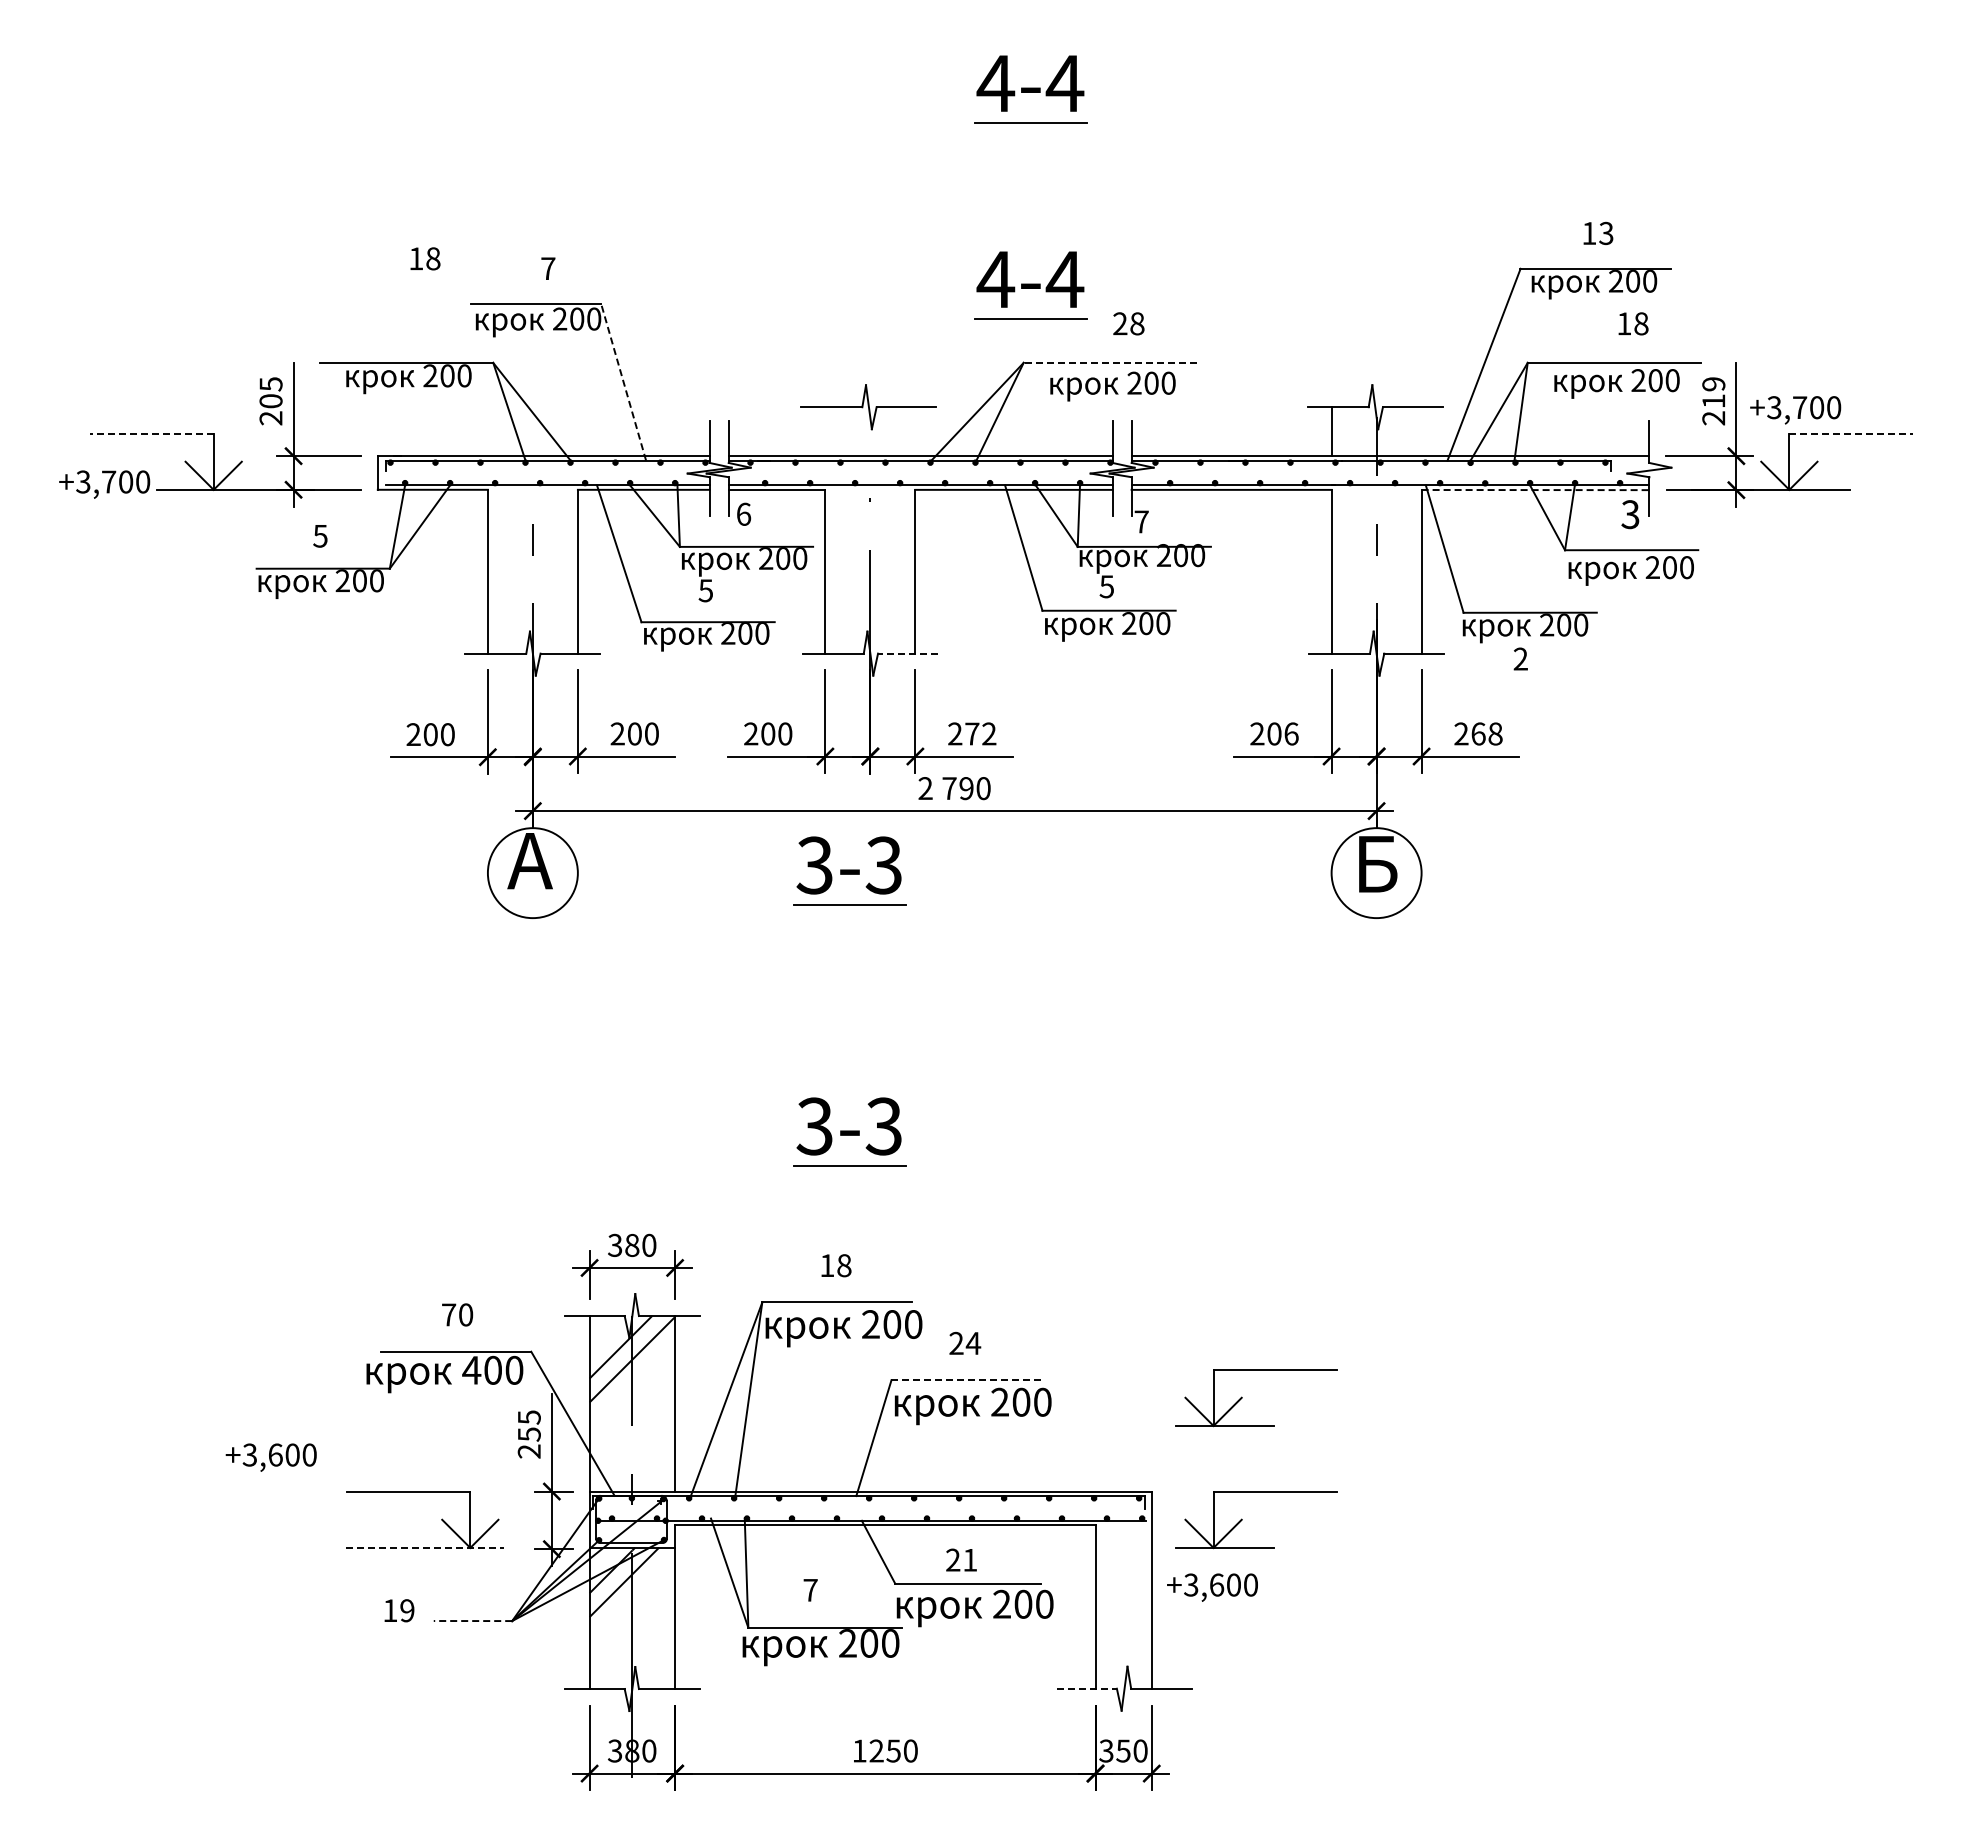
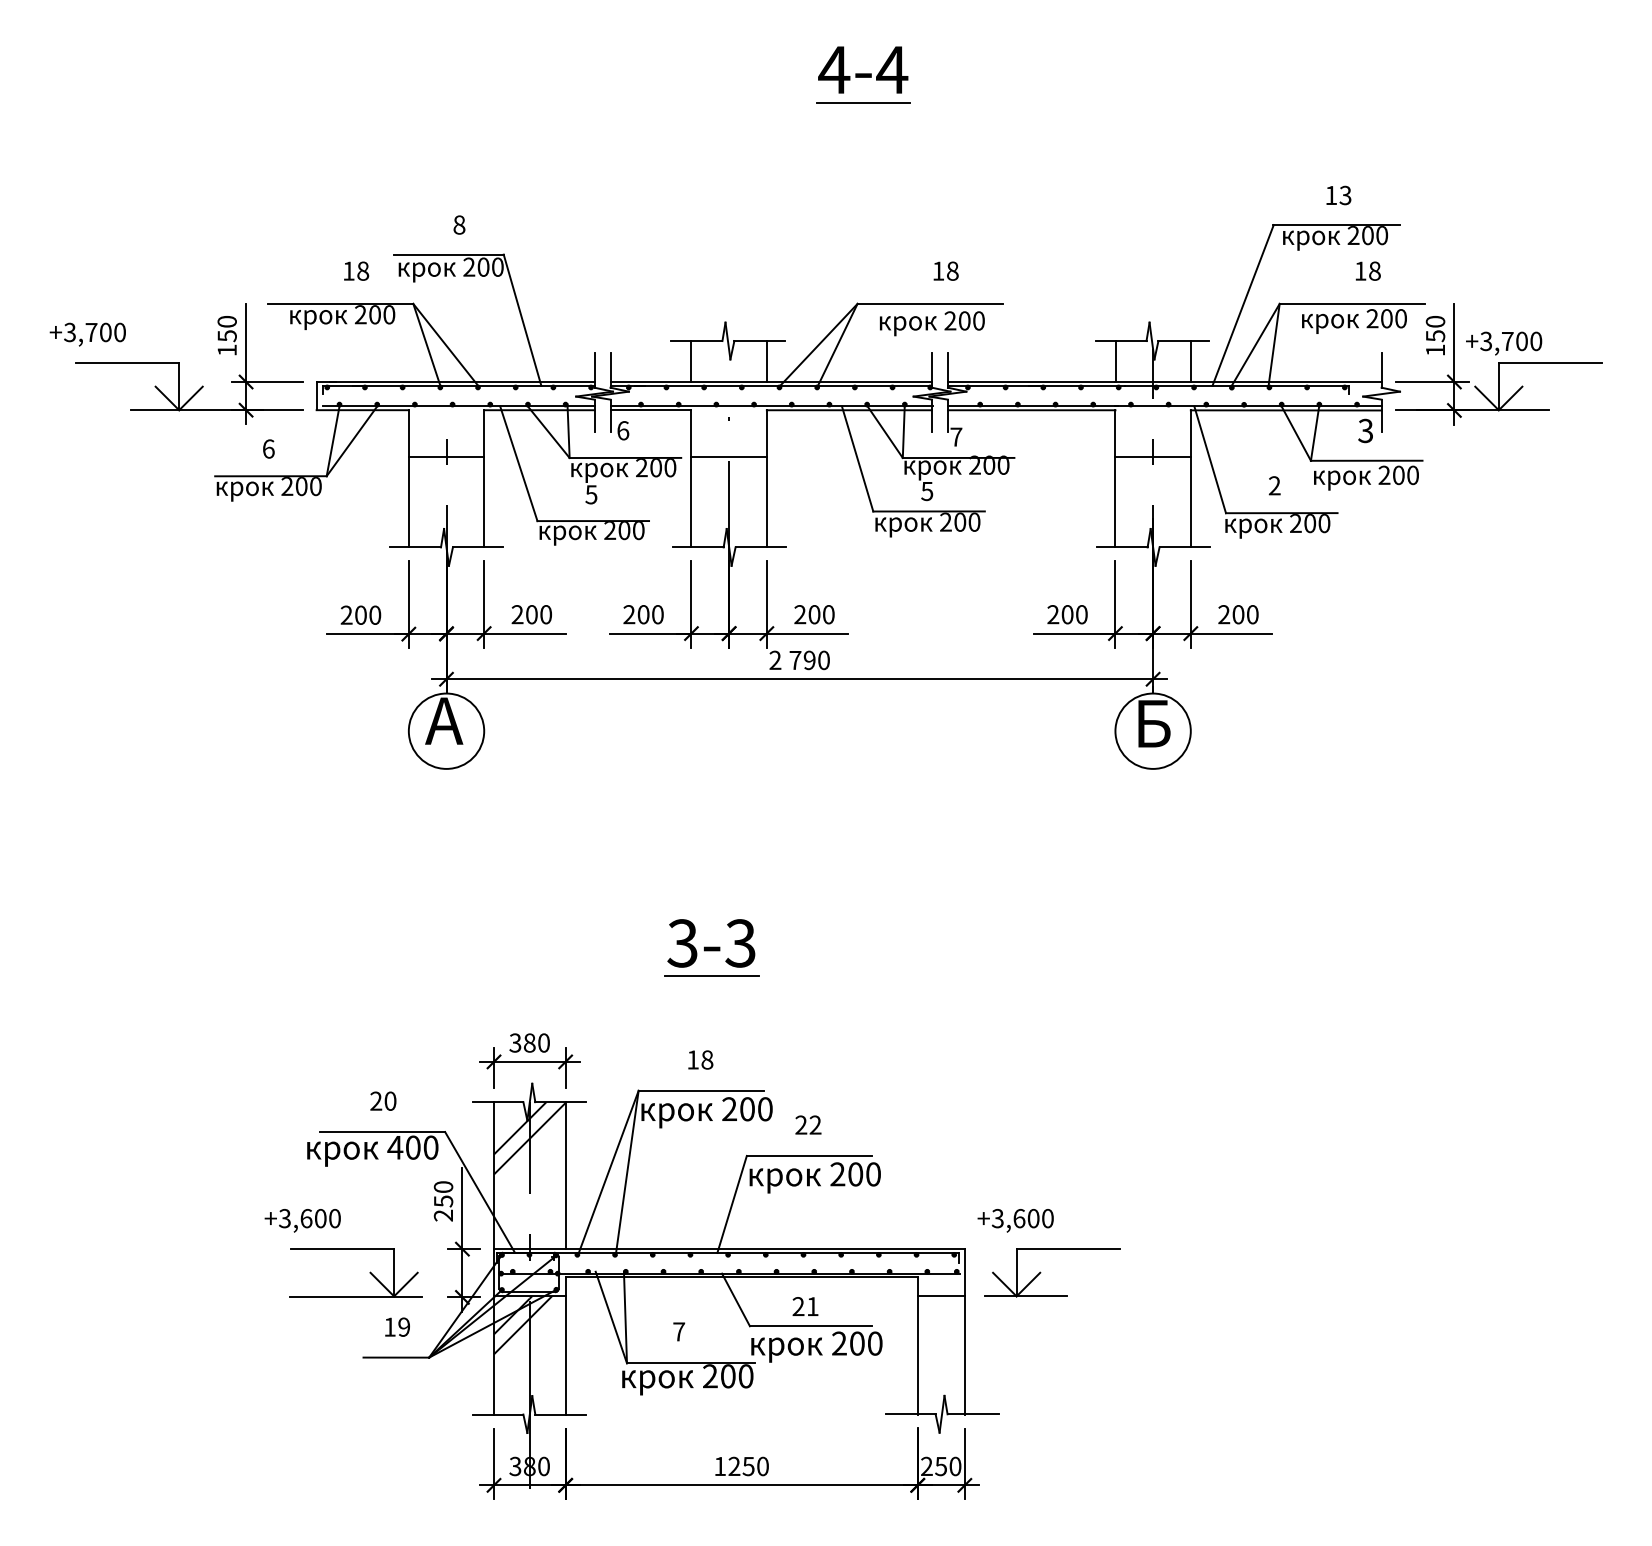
text: (425, 258) -> (356, 270), moved
text: (548, 268) -> (459, 224), 7 -> 8
part: (1030, 285) -> (863, 239), removed
text: (1120, 323) -> (938, 270), 28 -> 18
line: (1110, 362) -> (930, 303), dashed -> solid
line: (623, 381) -> (522, 319), dashed -> solid
text: (270, 401) -> (226, 336), 205 -> 150
text: (1713, 401) -> (1435, 336), 219 -> 150
line: (825, 431) -> (691, 361), added
line: (915, 431) -> (766, 361), added
line: (1421, 431) -> (1190, 361), added
line: (151, 433) -> (127, 363), dashed -> solid
line: (1851, 433) -> (1550, 363), dashed -> solid
text: (104, 484) -> (87, 334), moved
line: (1535, 490) -> (1286, 410), dashed -> solid
text: (320, 535) -> (268, 448), 5 -> 6
line: (532, 546) -> (446, 457), added
line: (870, 546) -> (729, 457), added
line: (1376, 546) -> (1153, 457), added
line: (907, 653) -> (760, 547), dashed -> solid
text: (1520, 658) -> (1274, 485), moved
text: (980, 733) -> (821, 614), 272 -> 200
text: (1291, 733) -> (1081, 614), 206 -> 200
text: (1486, 733) -> (1245, 614), 268 -> 200
part: (849, 870) -> (711, 729), removed
text: (449, 1314) -> (376, 1100), 70 -> 20
text: (973, 1342) -> (815, 1124), 24 -> 22
line: (966, 1380) -> (809, 1156), dashed -> solid
part: (1242, 1398) -> (1040, 1171), removed
text: (528, 1417) -> (442, 1187), 255 -> 250
text: (270, 1457) -> (302, 1220), moved
line: (1123, 1547) -> (941, 1296), added
line: (425, 1548) -> (356, 1296), dashed -> solid
text: (1212, 1587) -> (1015, 1220), moved
text: (399, 1610) -> (397, 1327), moved
line: (472, 1621) -> (395, 1357), dashed -> solid
line: (1086, 1688) -> (910, 1414), dashed -> solid
text: (1106, 1751) -> (926, 1466), 350 -> 250

